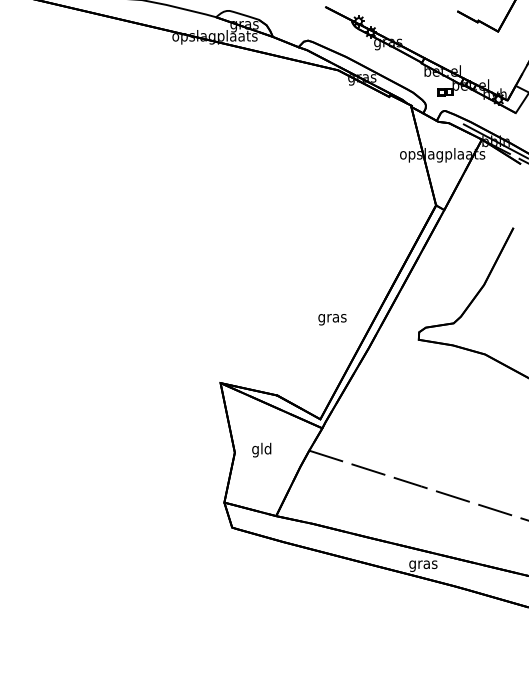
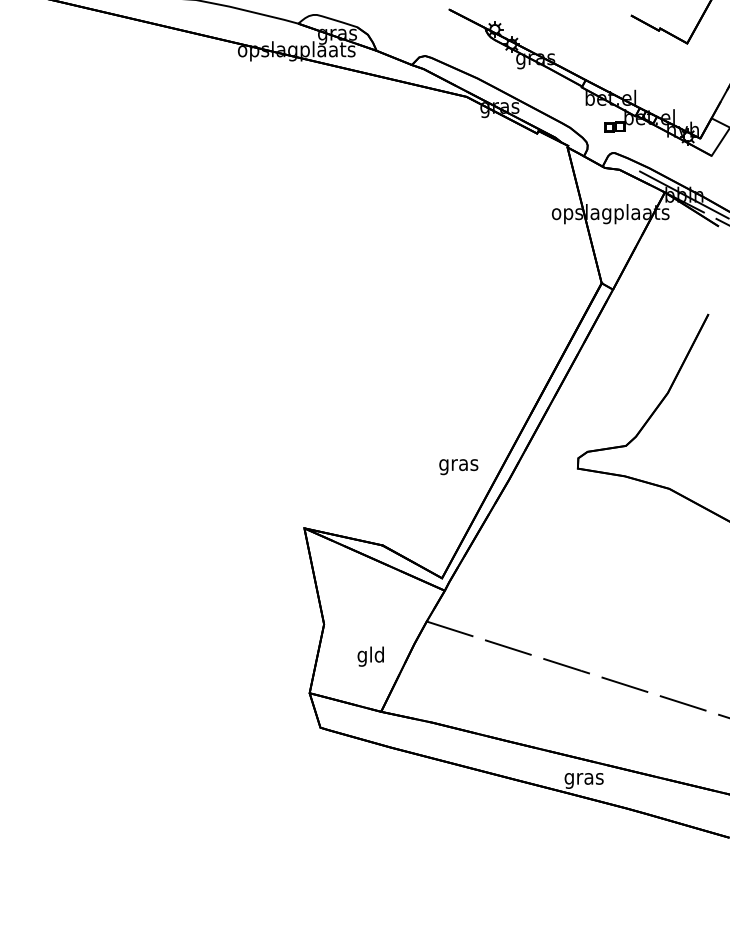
text: (332, 319) -> (458, 466), moved
text: (261, 449) -> (370, 655), moved

